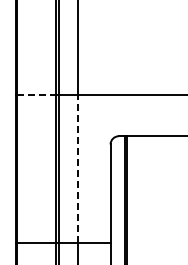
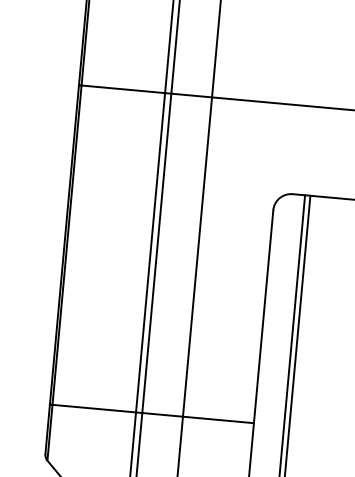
line: (36, 95) -> (123, 90), dashed -> solid
line: (77, 168) -> (197, 255), dashed -> solid

